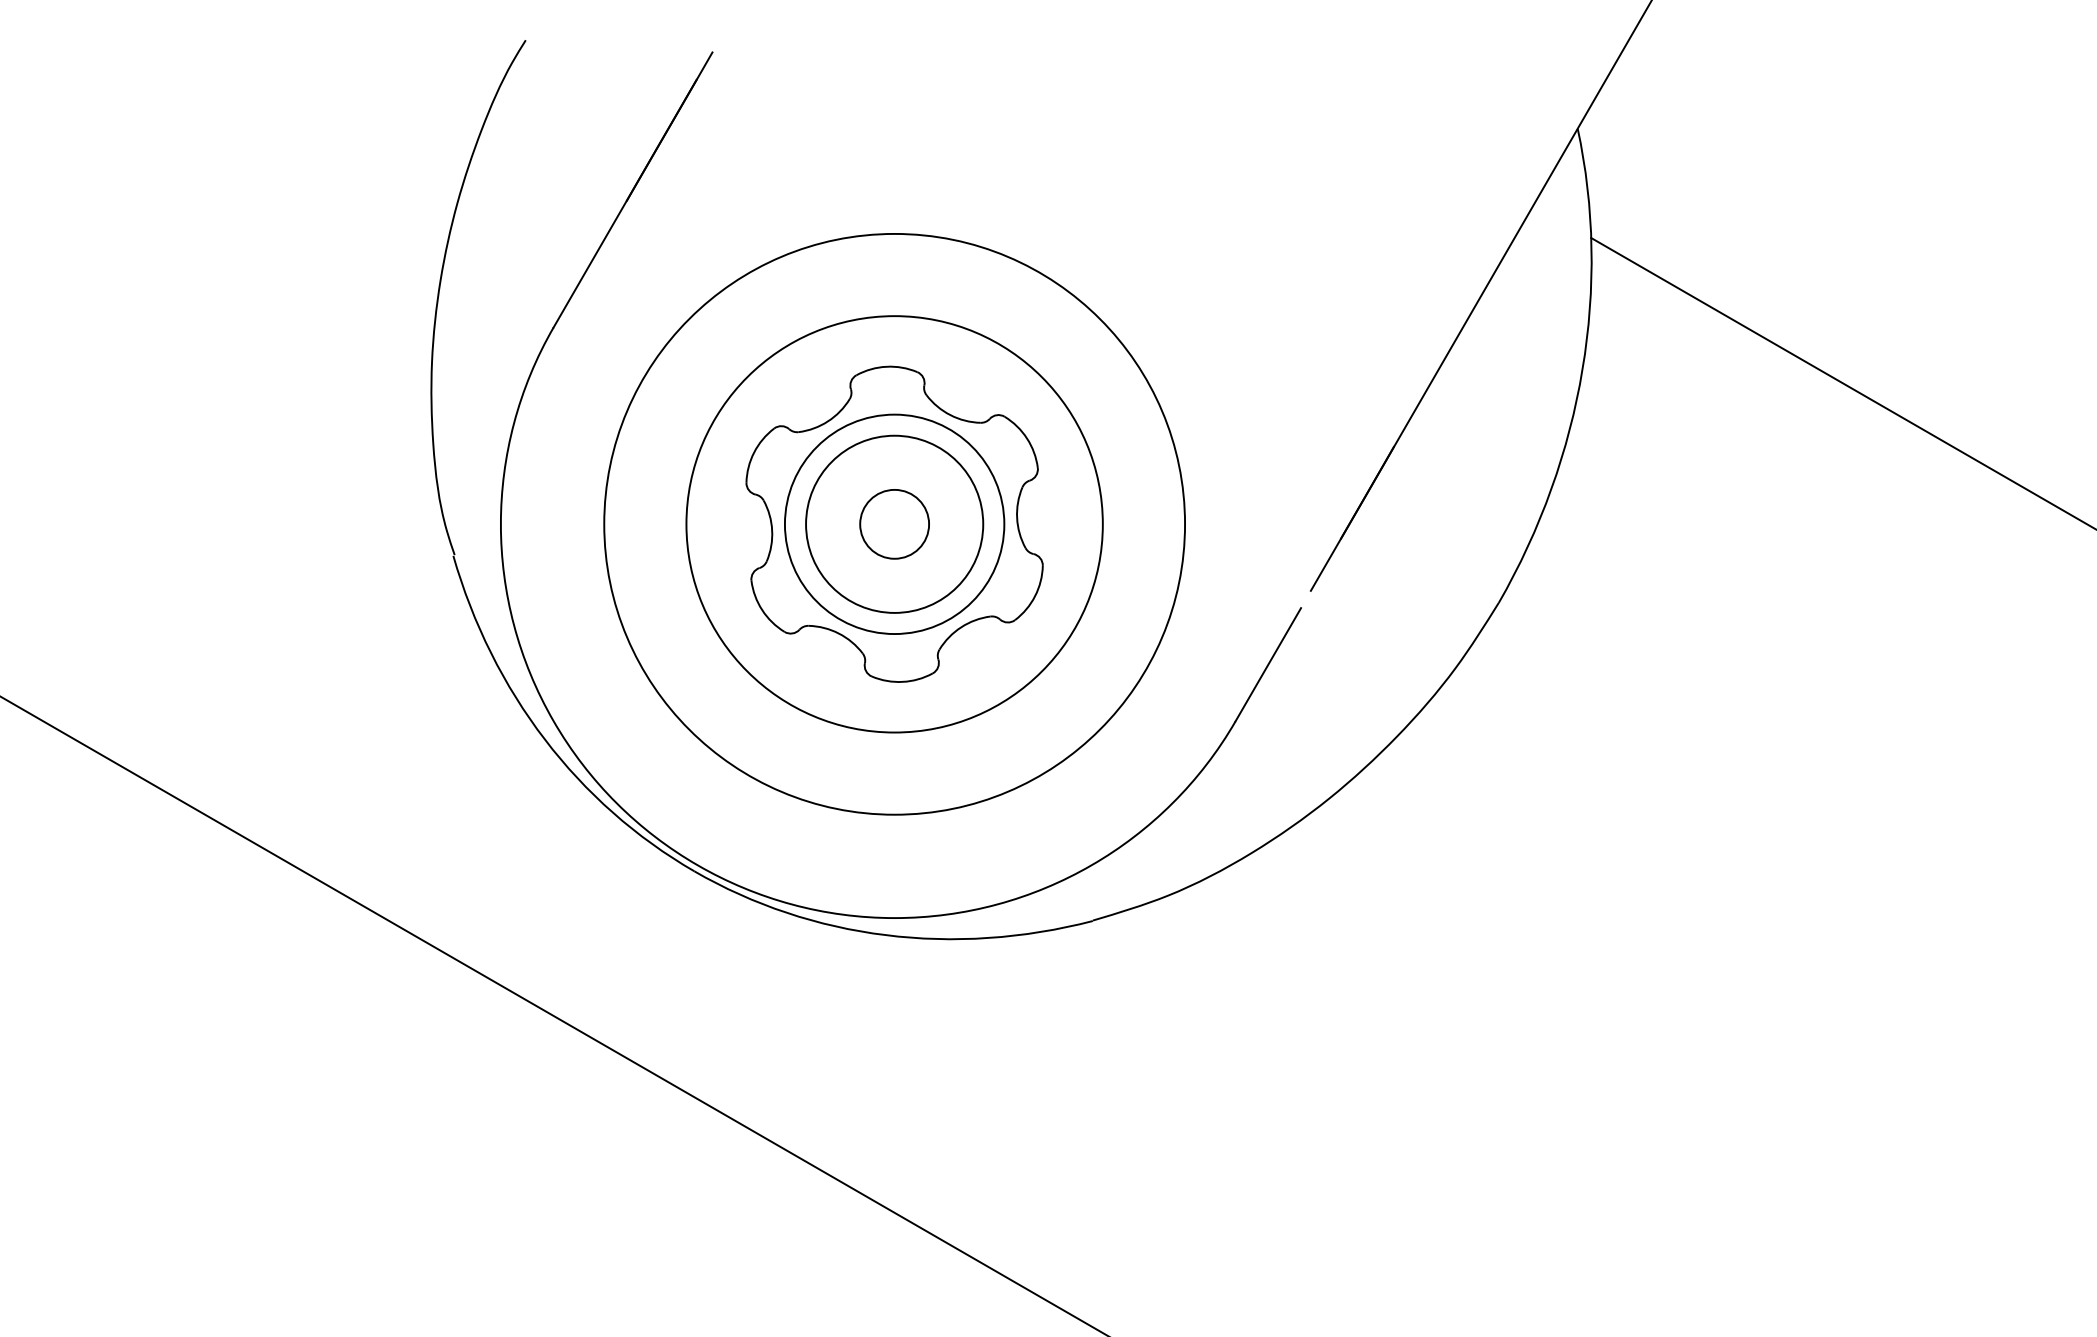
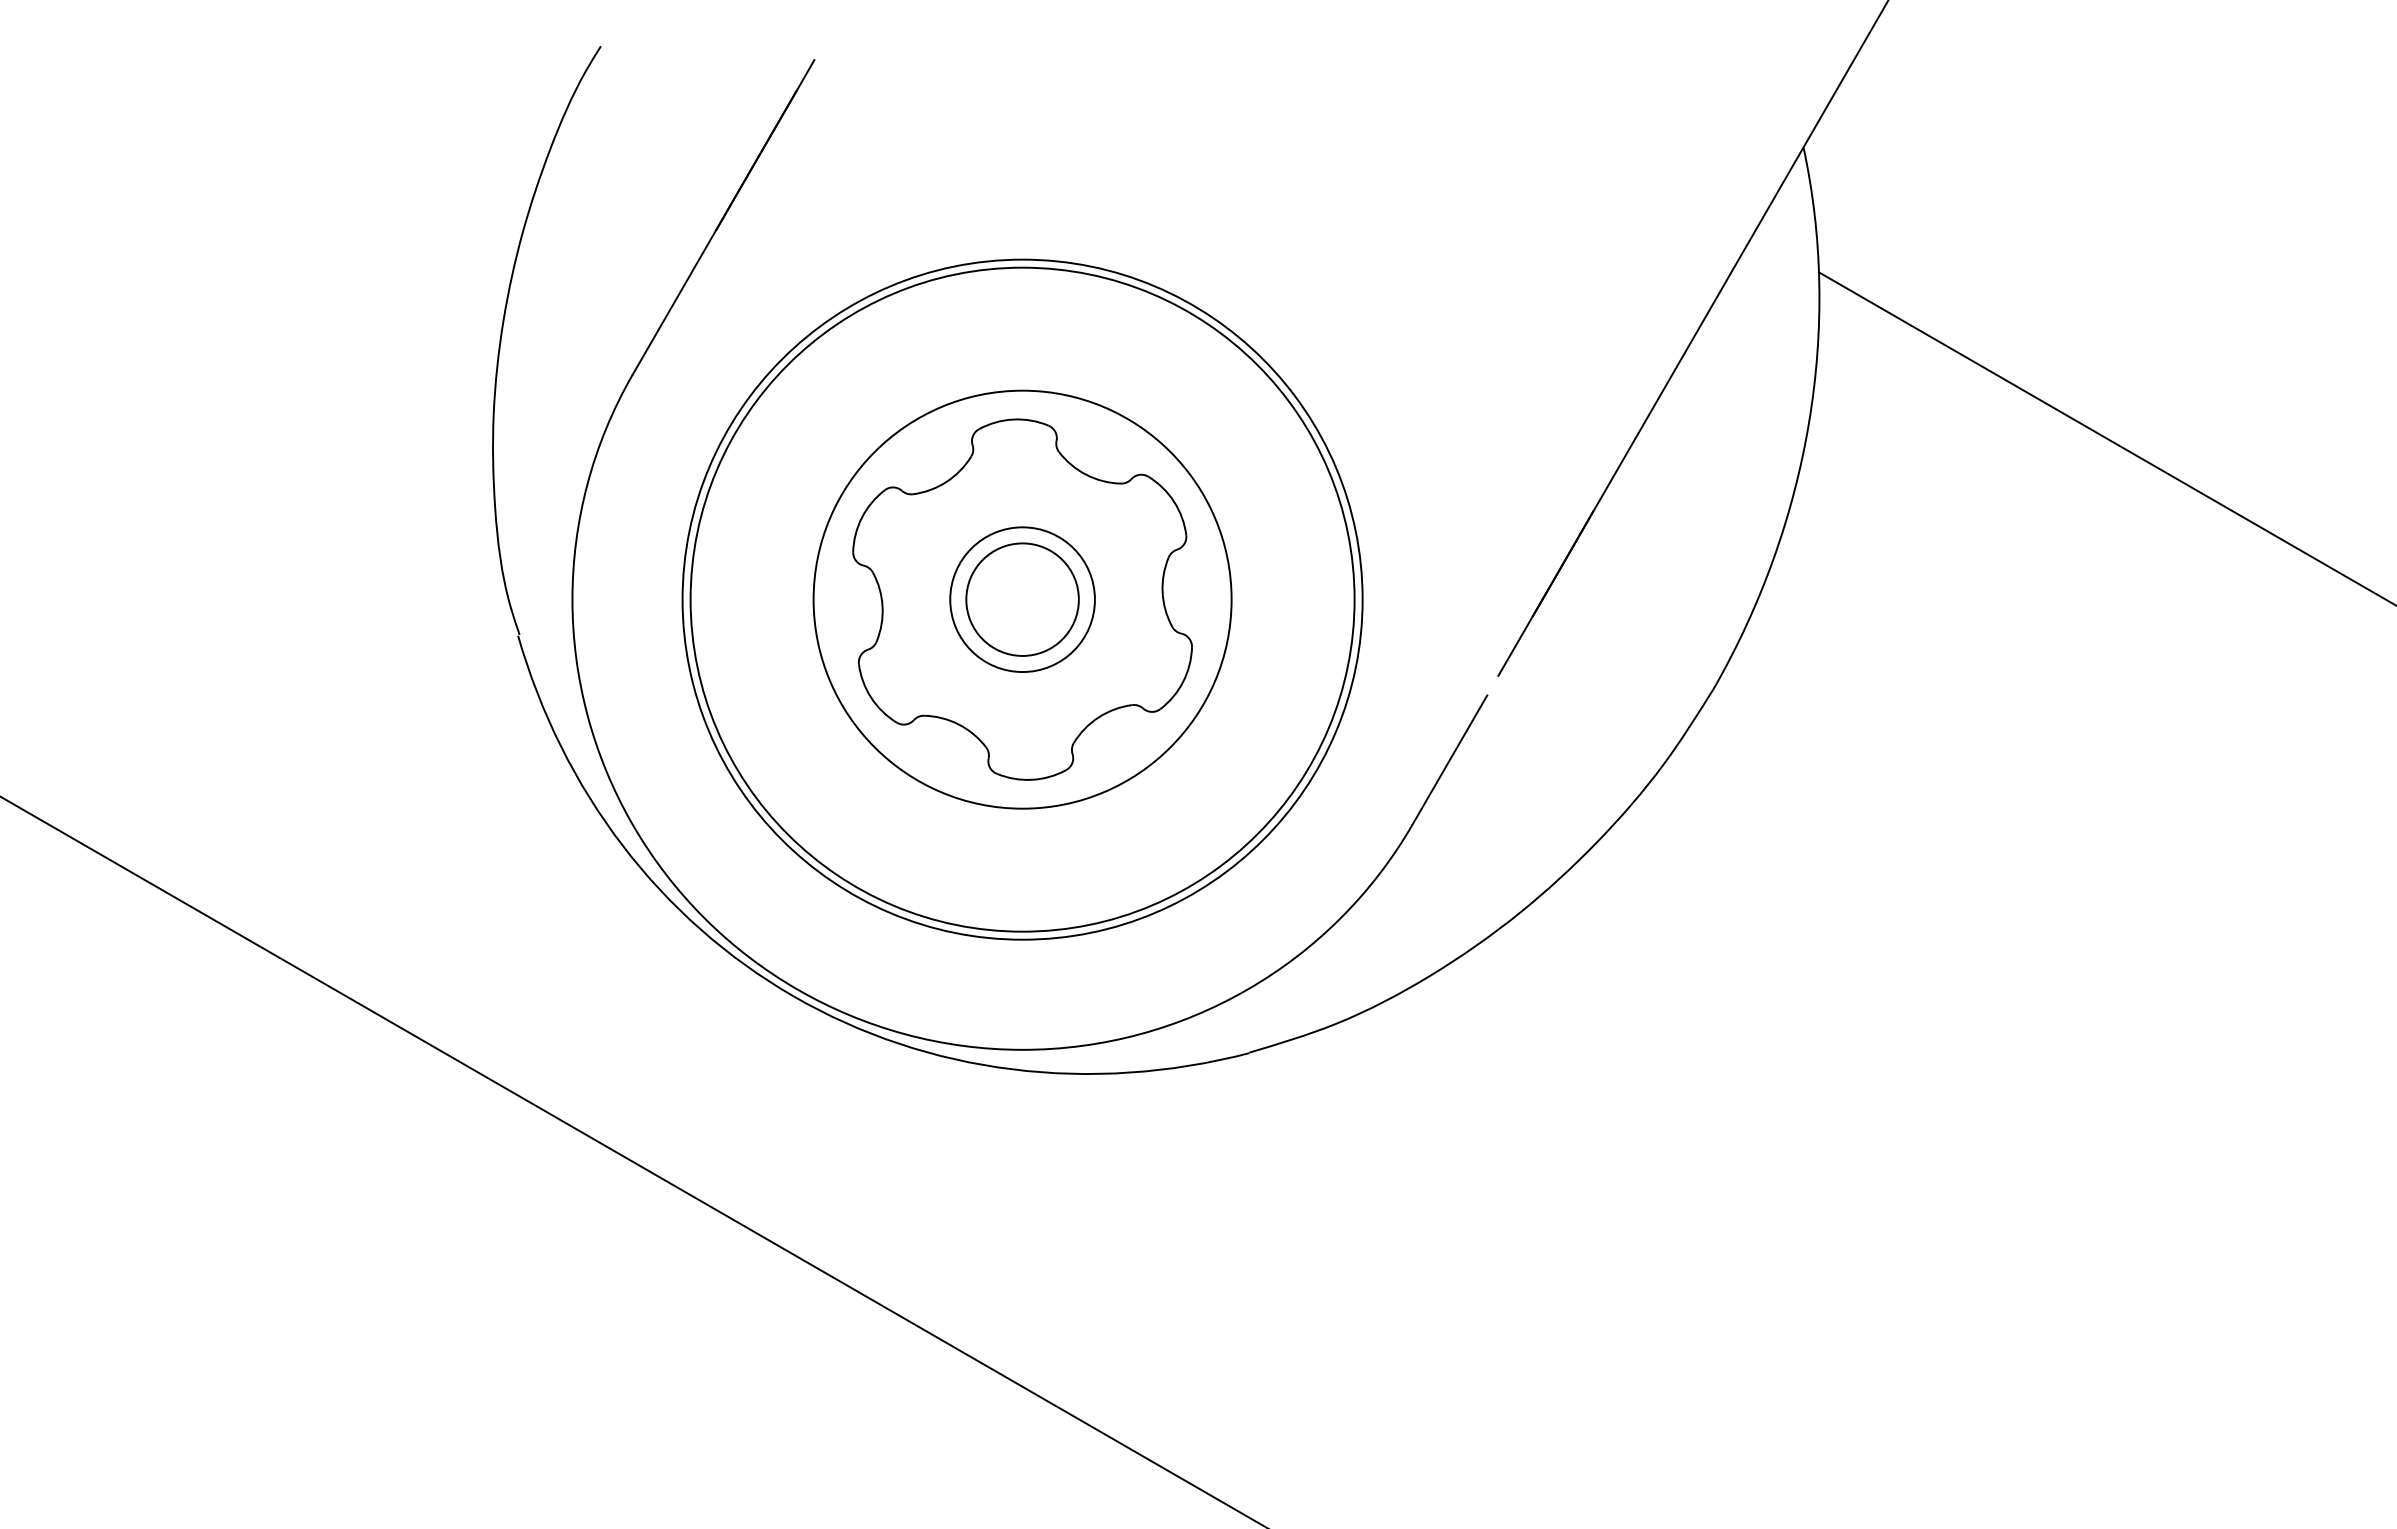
circle: (894, 524) -> (1022, 599), size x0.71
circle: (894, 524) -> (1022, 599), size x1.43
circle: (894, 524) -> (1022, 599), size x1.43
circle: (894, 524) -> (1022, 599), size x1.67

